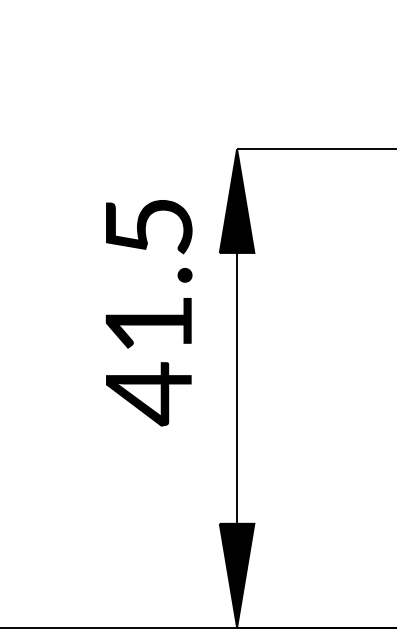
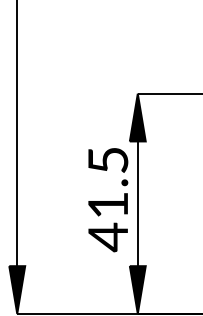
text: (149, 313) -> (108, 200), moved

